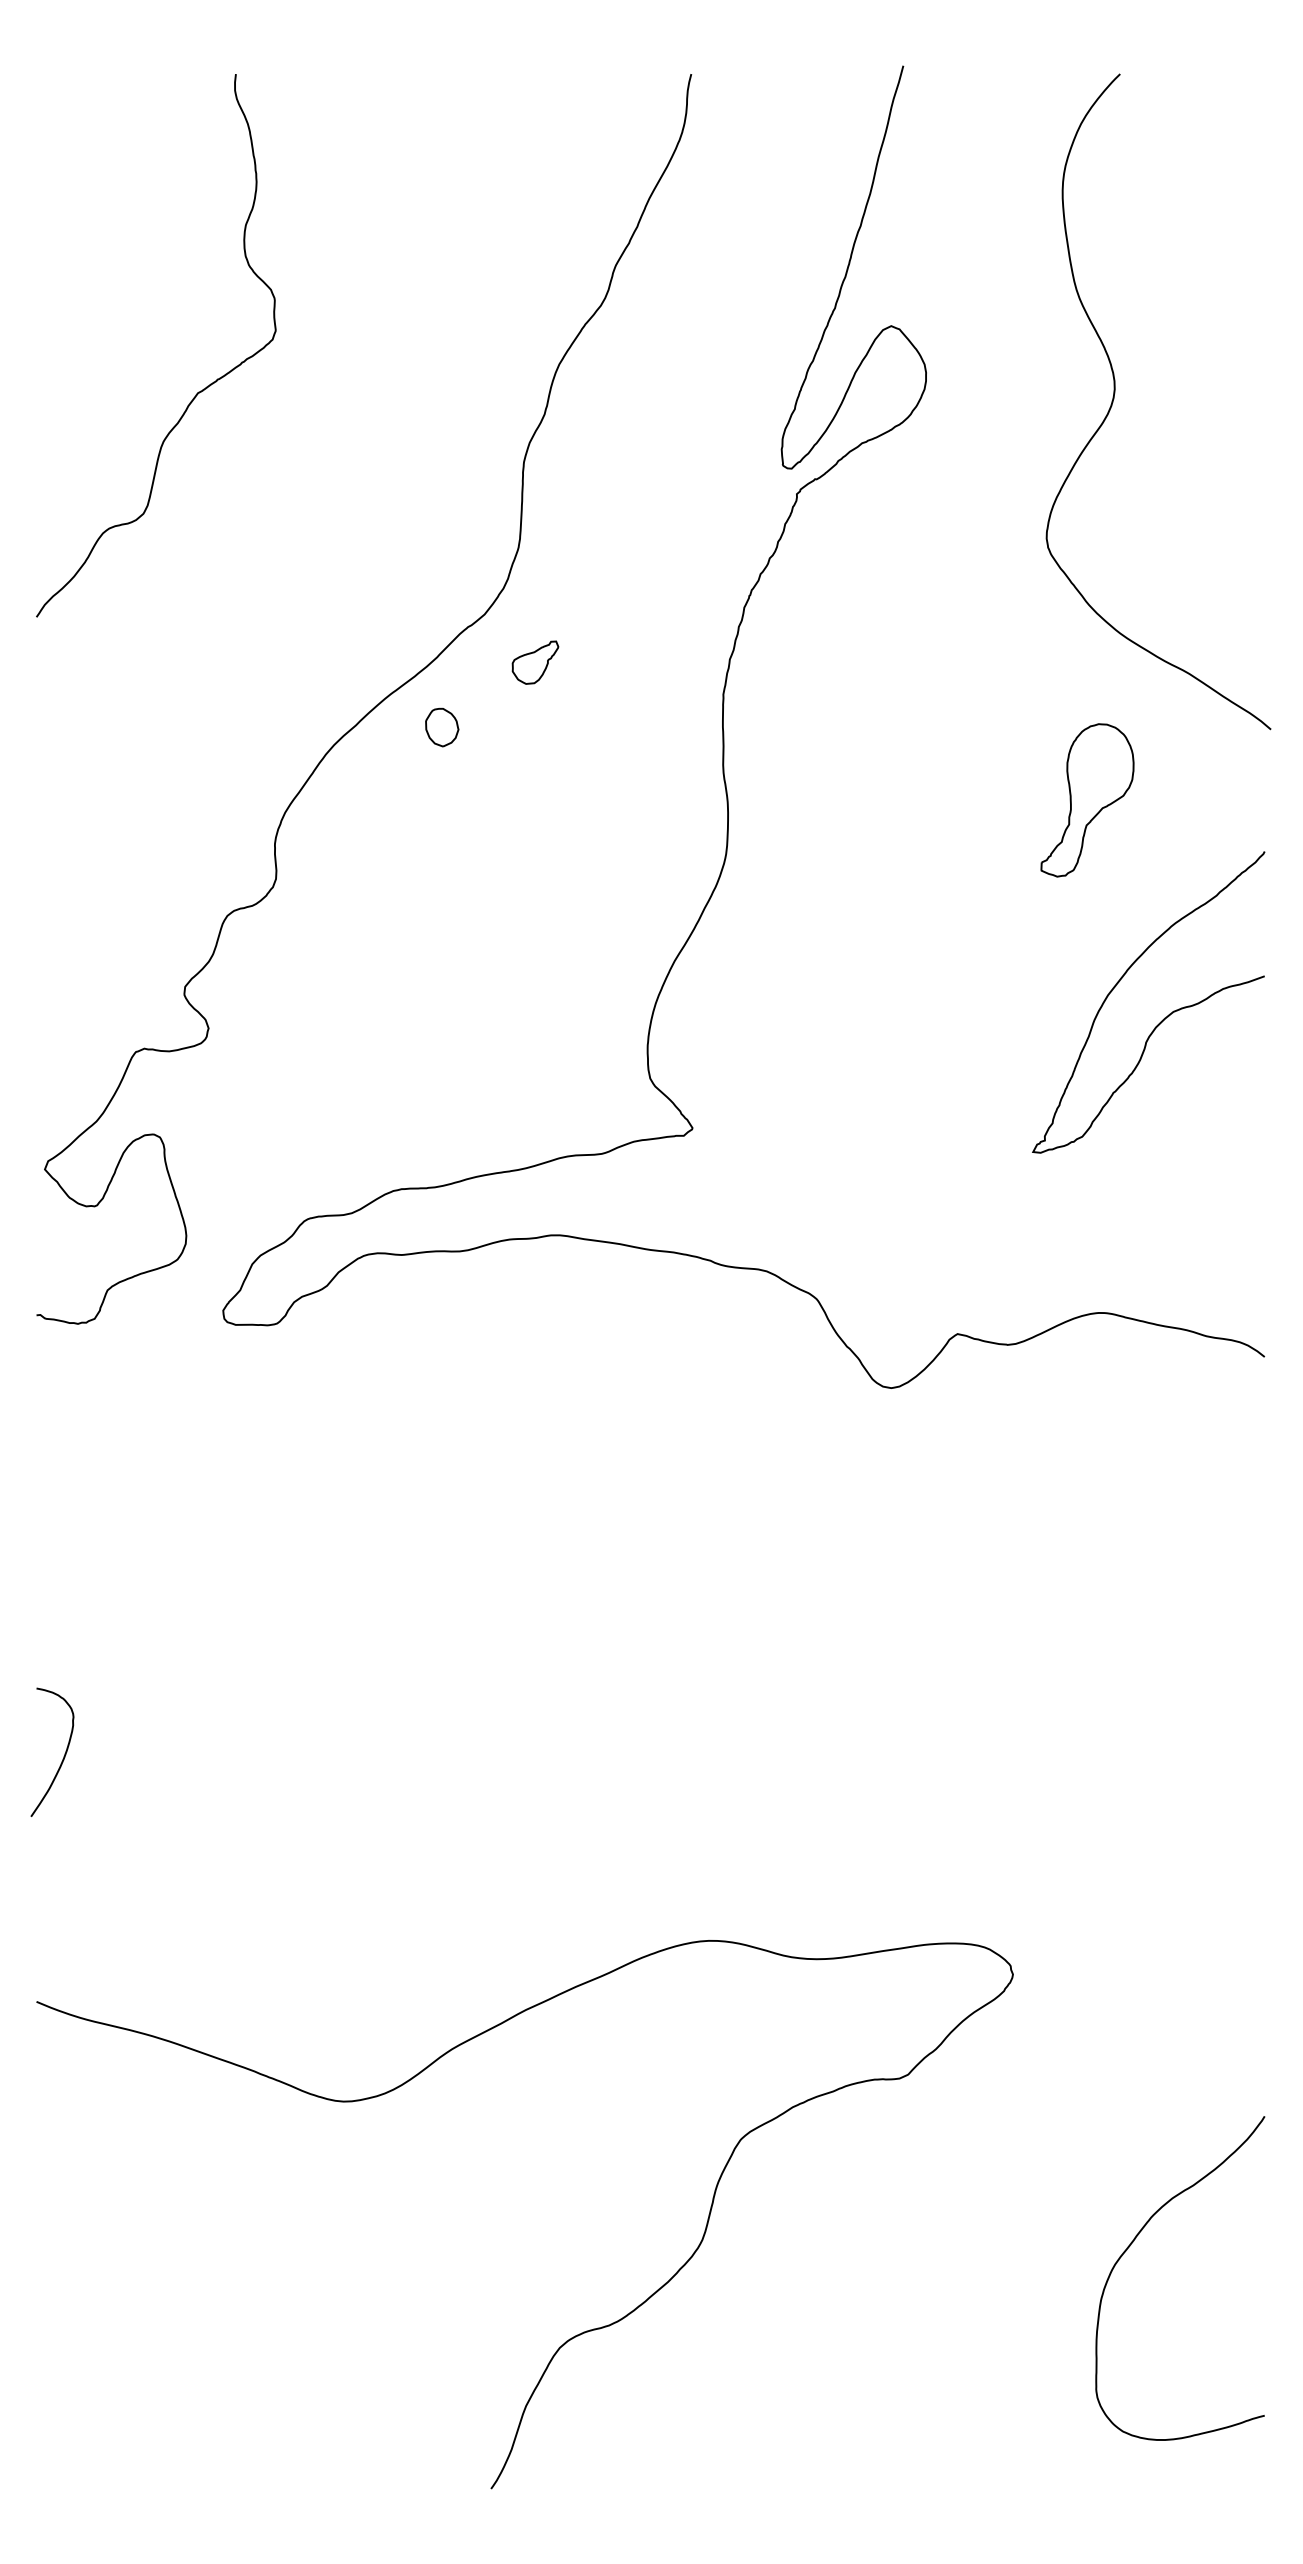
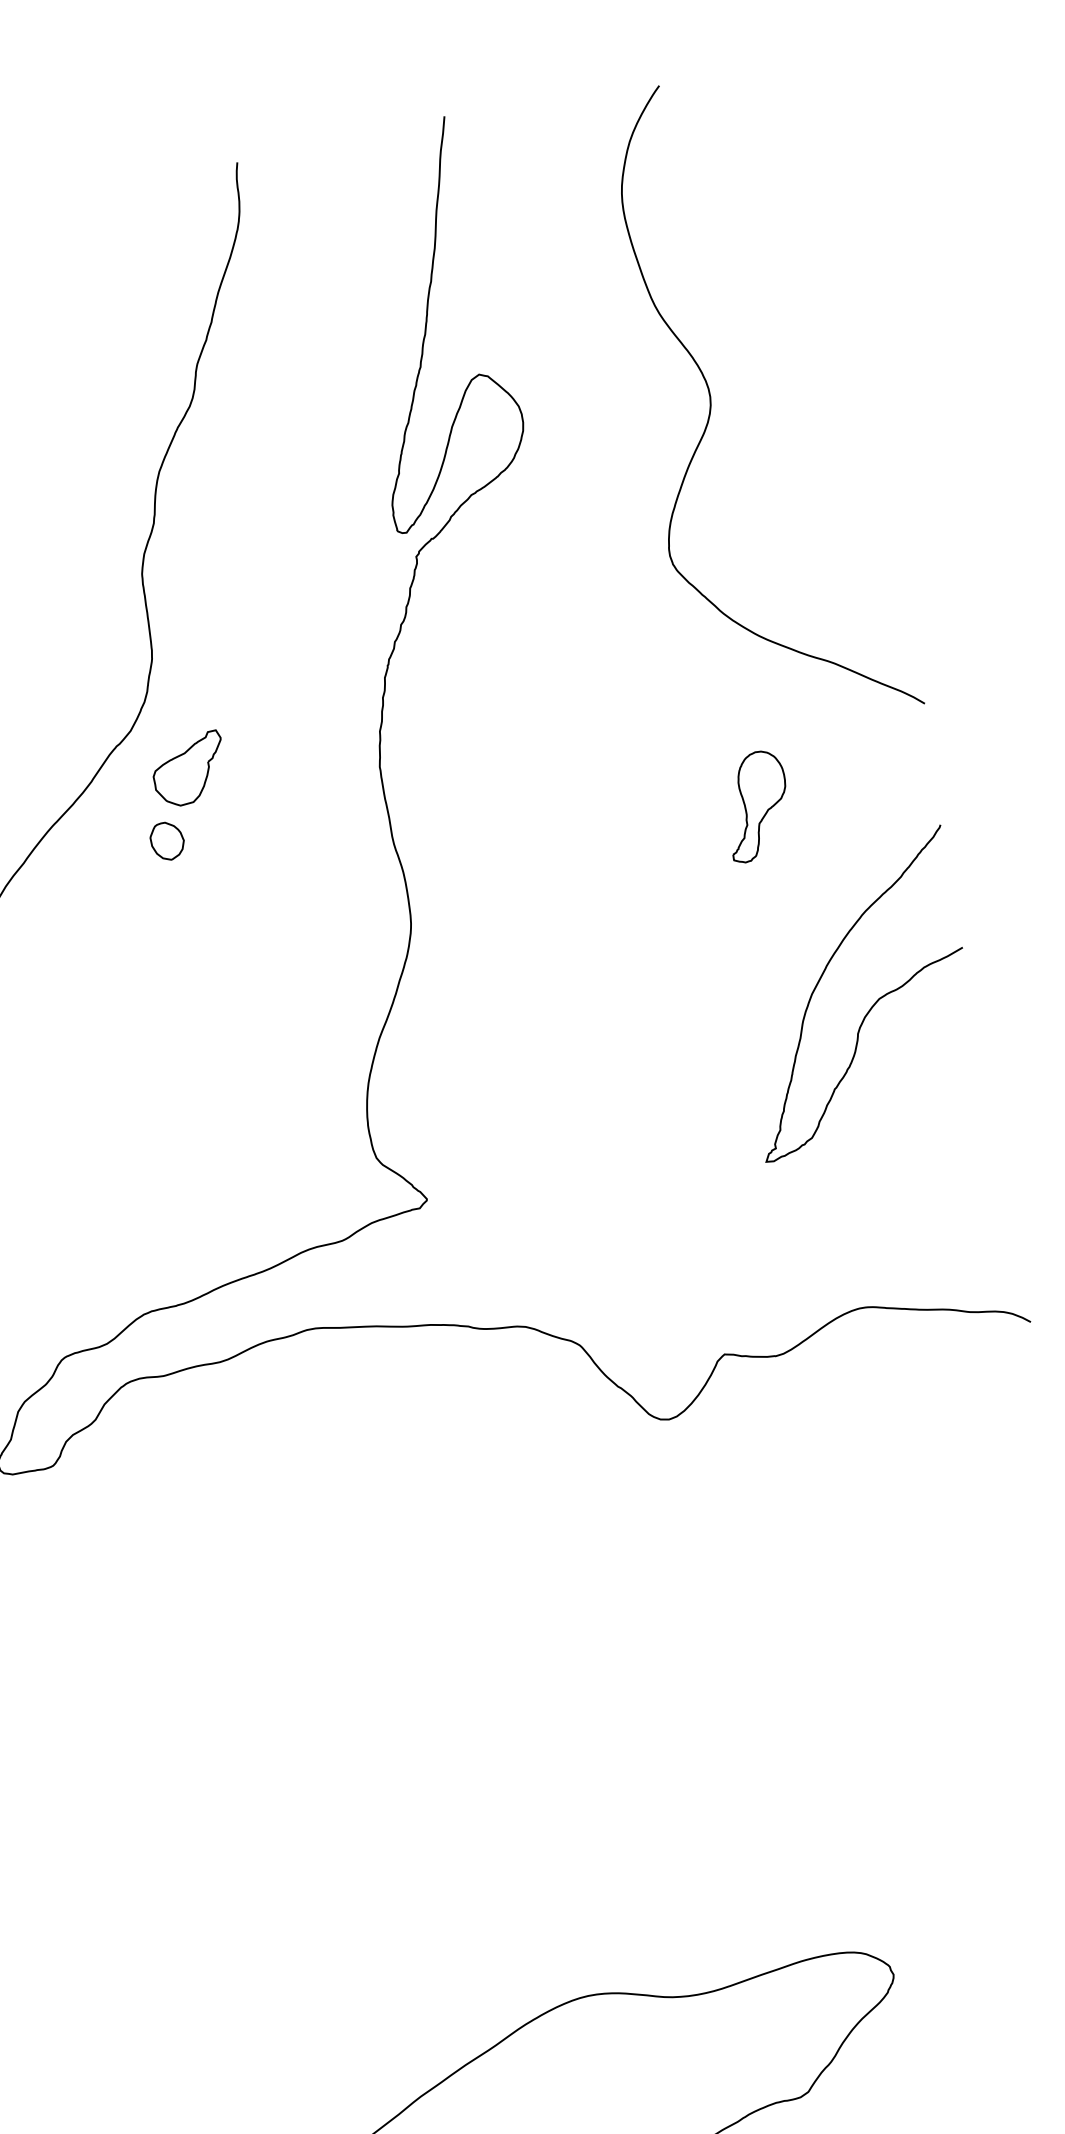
part: (535, 662) -> (189, 769), size x1.6
part: (442, 727) -> (167, 841), moved
part: (1087, 800) -> (757, 806), size x0.7

